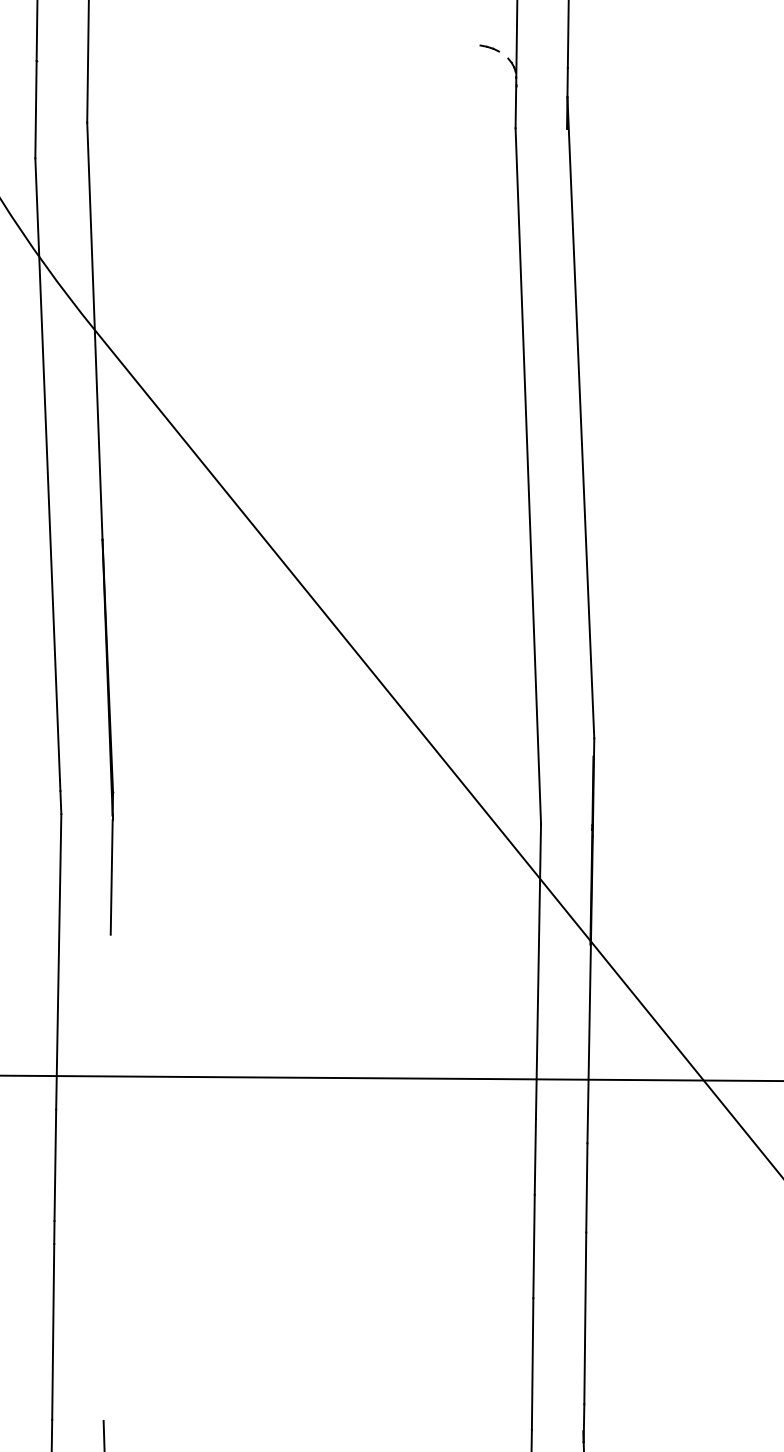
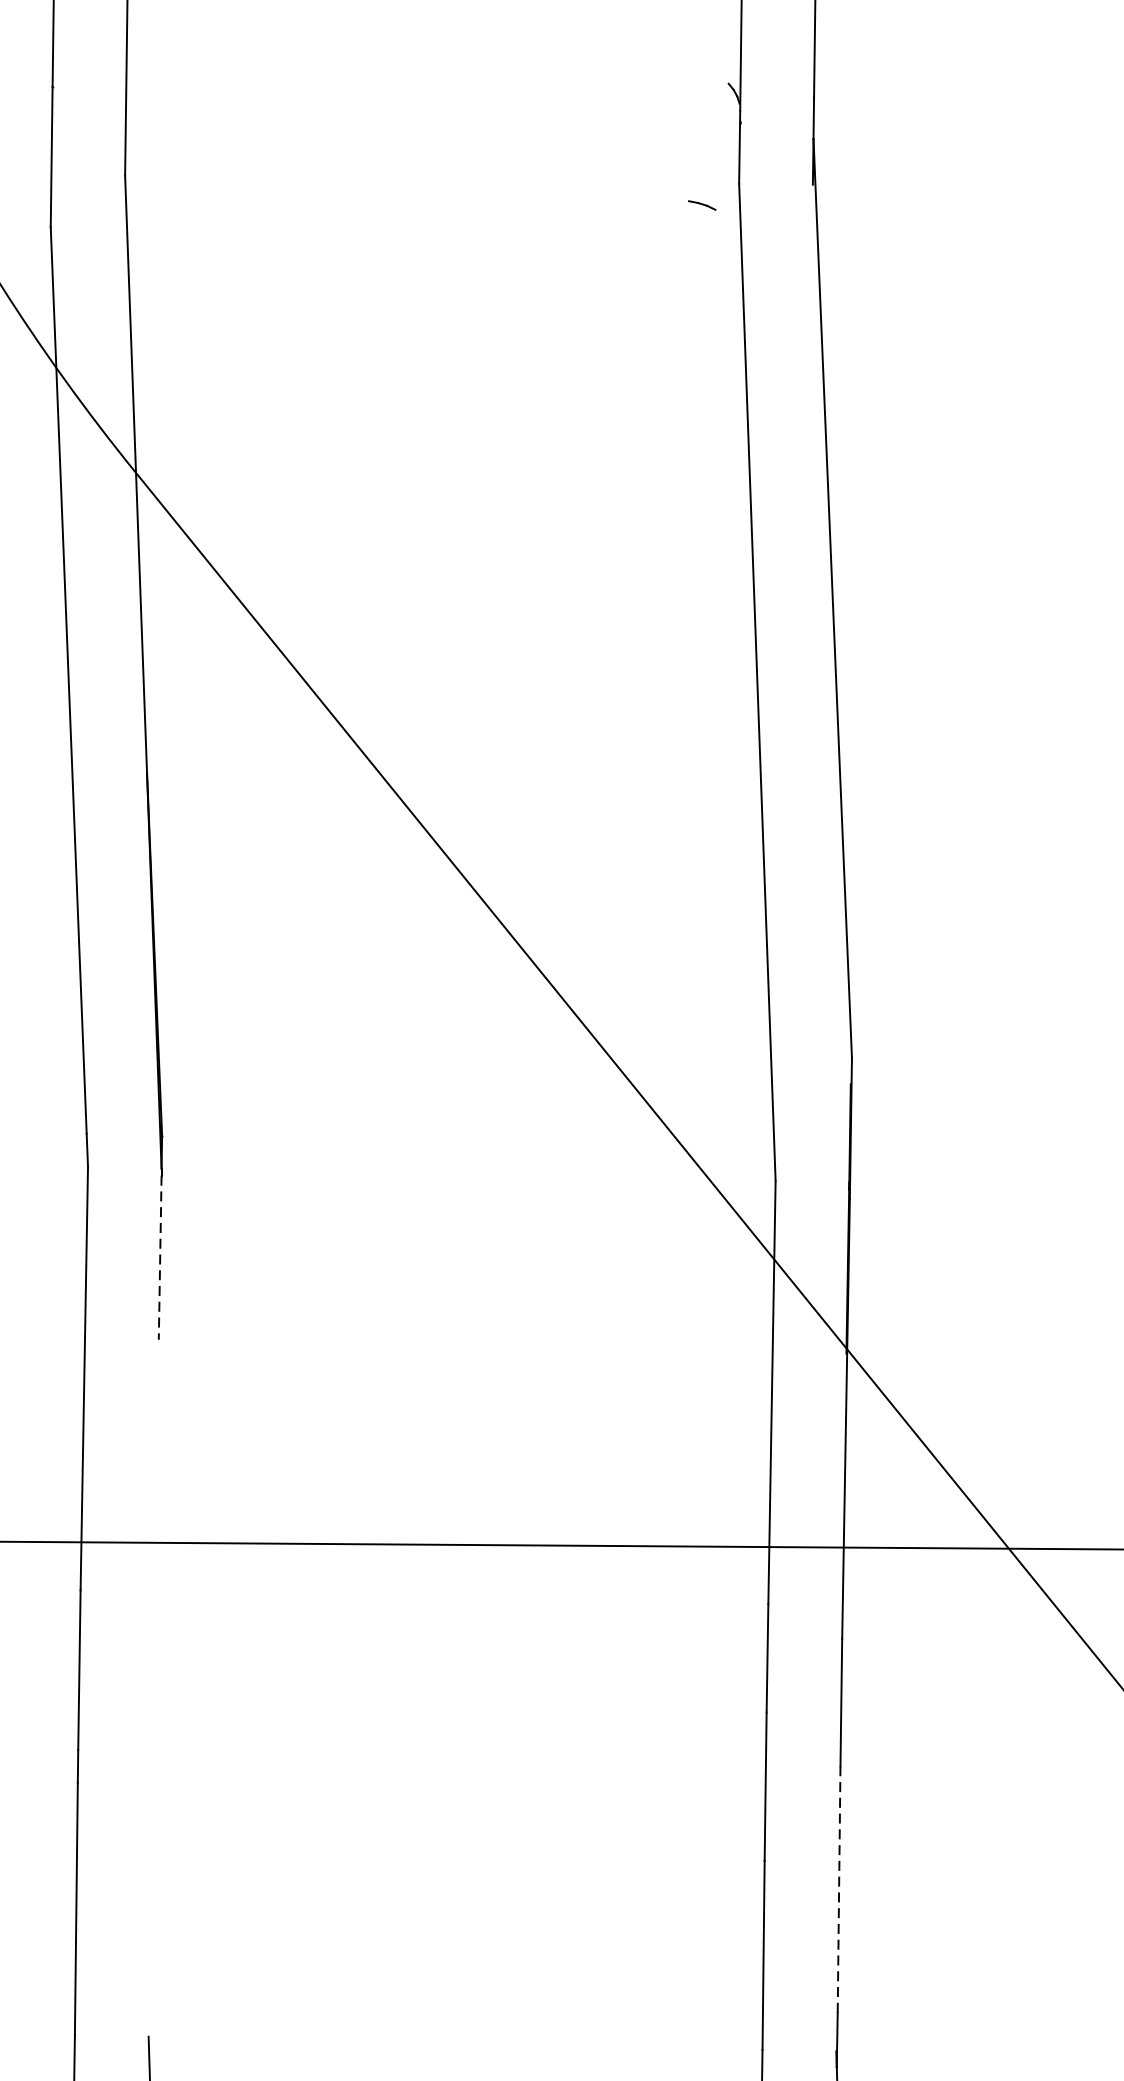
line: (489, 48) -> (701, 205), moved
line: (111, 878) -> (159, 1259), solid -> dashed
line: (585, 1318) -> (839, 1889), solid -> dashed

